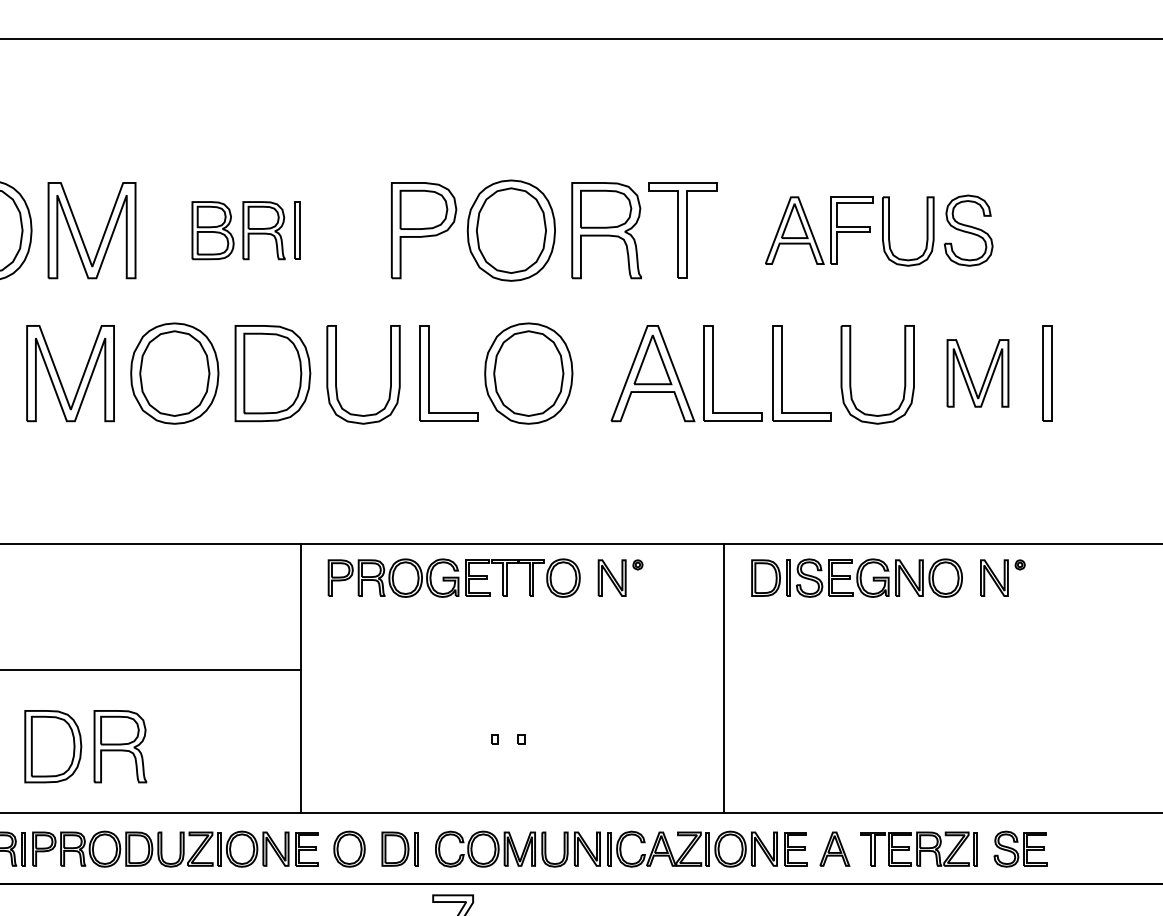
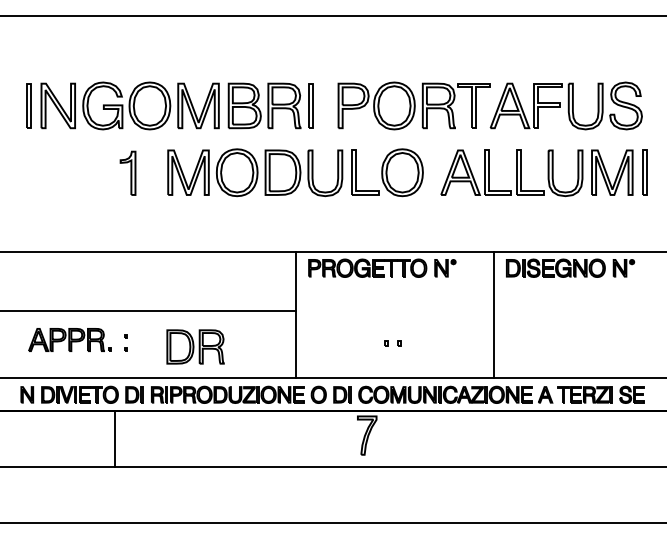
part: (246, 229) -> (270, 105), size x1.67
part: (877, 229) -> (565, 105), size x1.43
part: (978, 373) -> (612, 172), size x1.43

